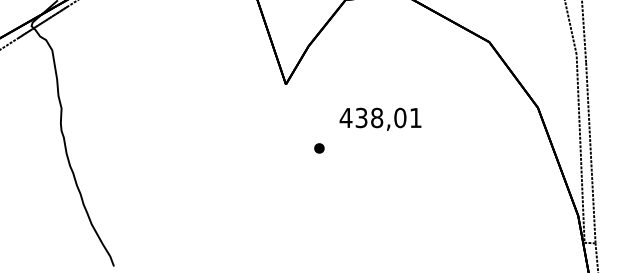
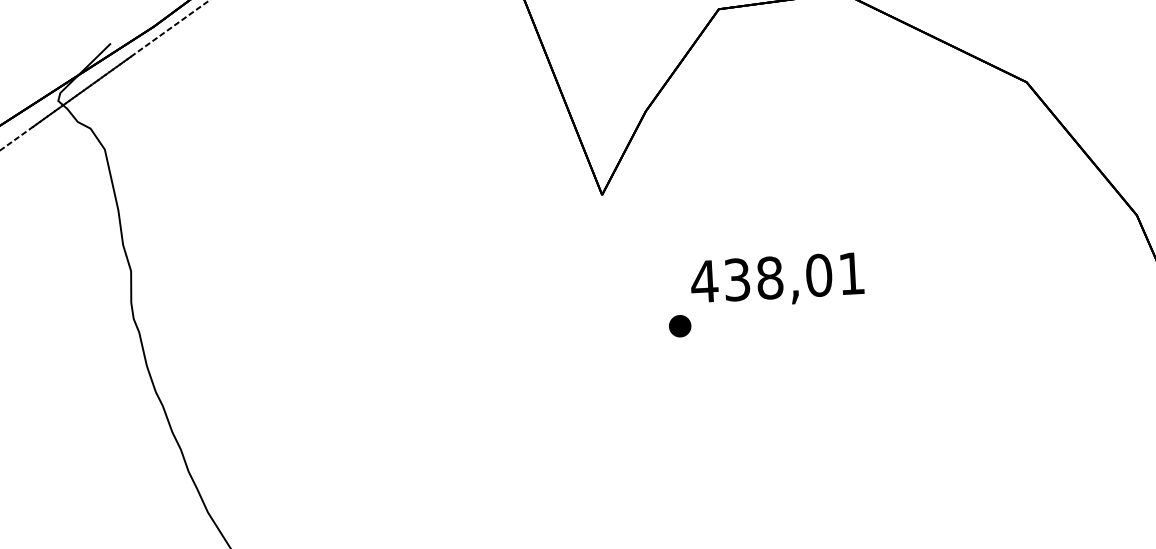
text: (380, 118) -> (777, 278), moved

